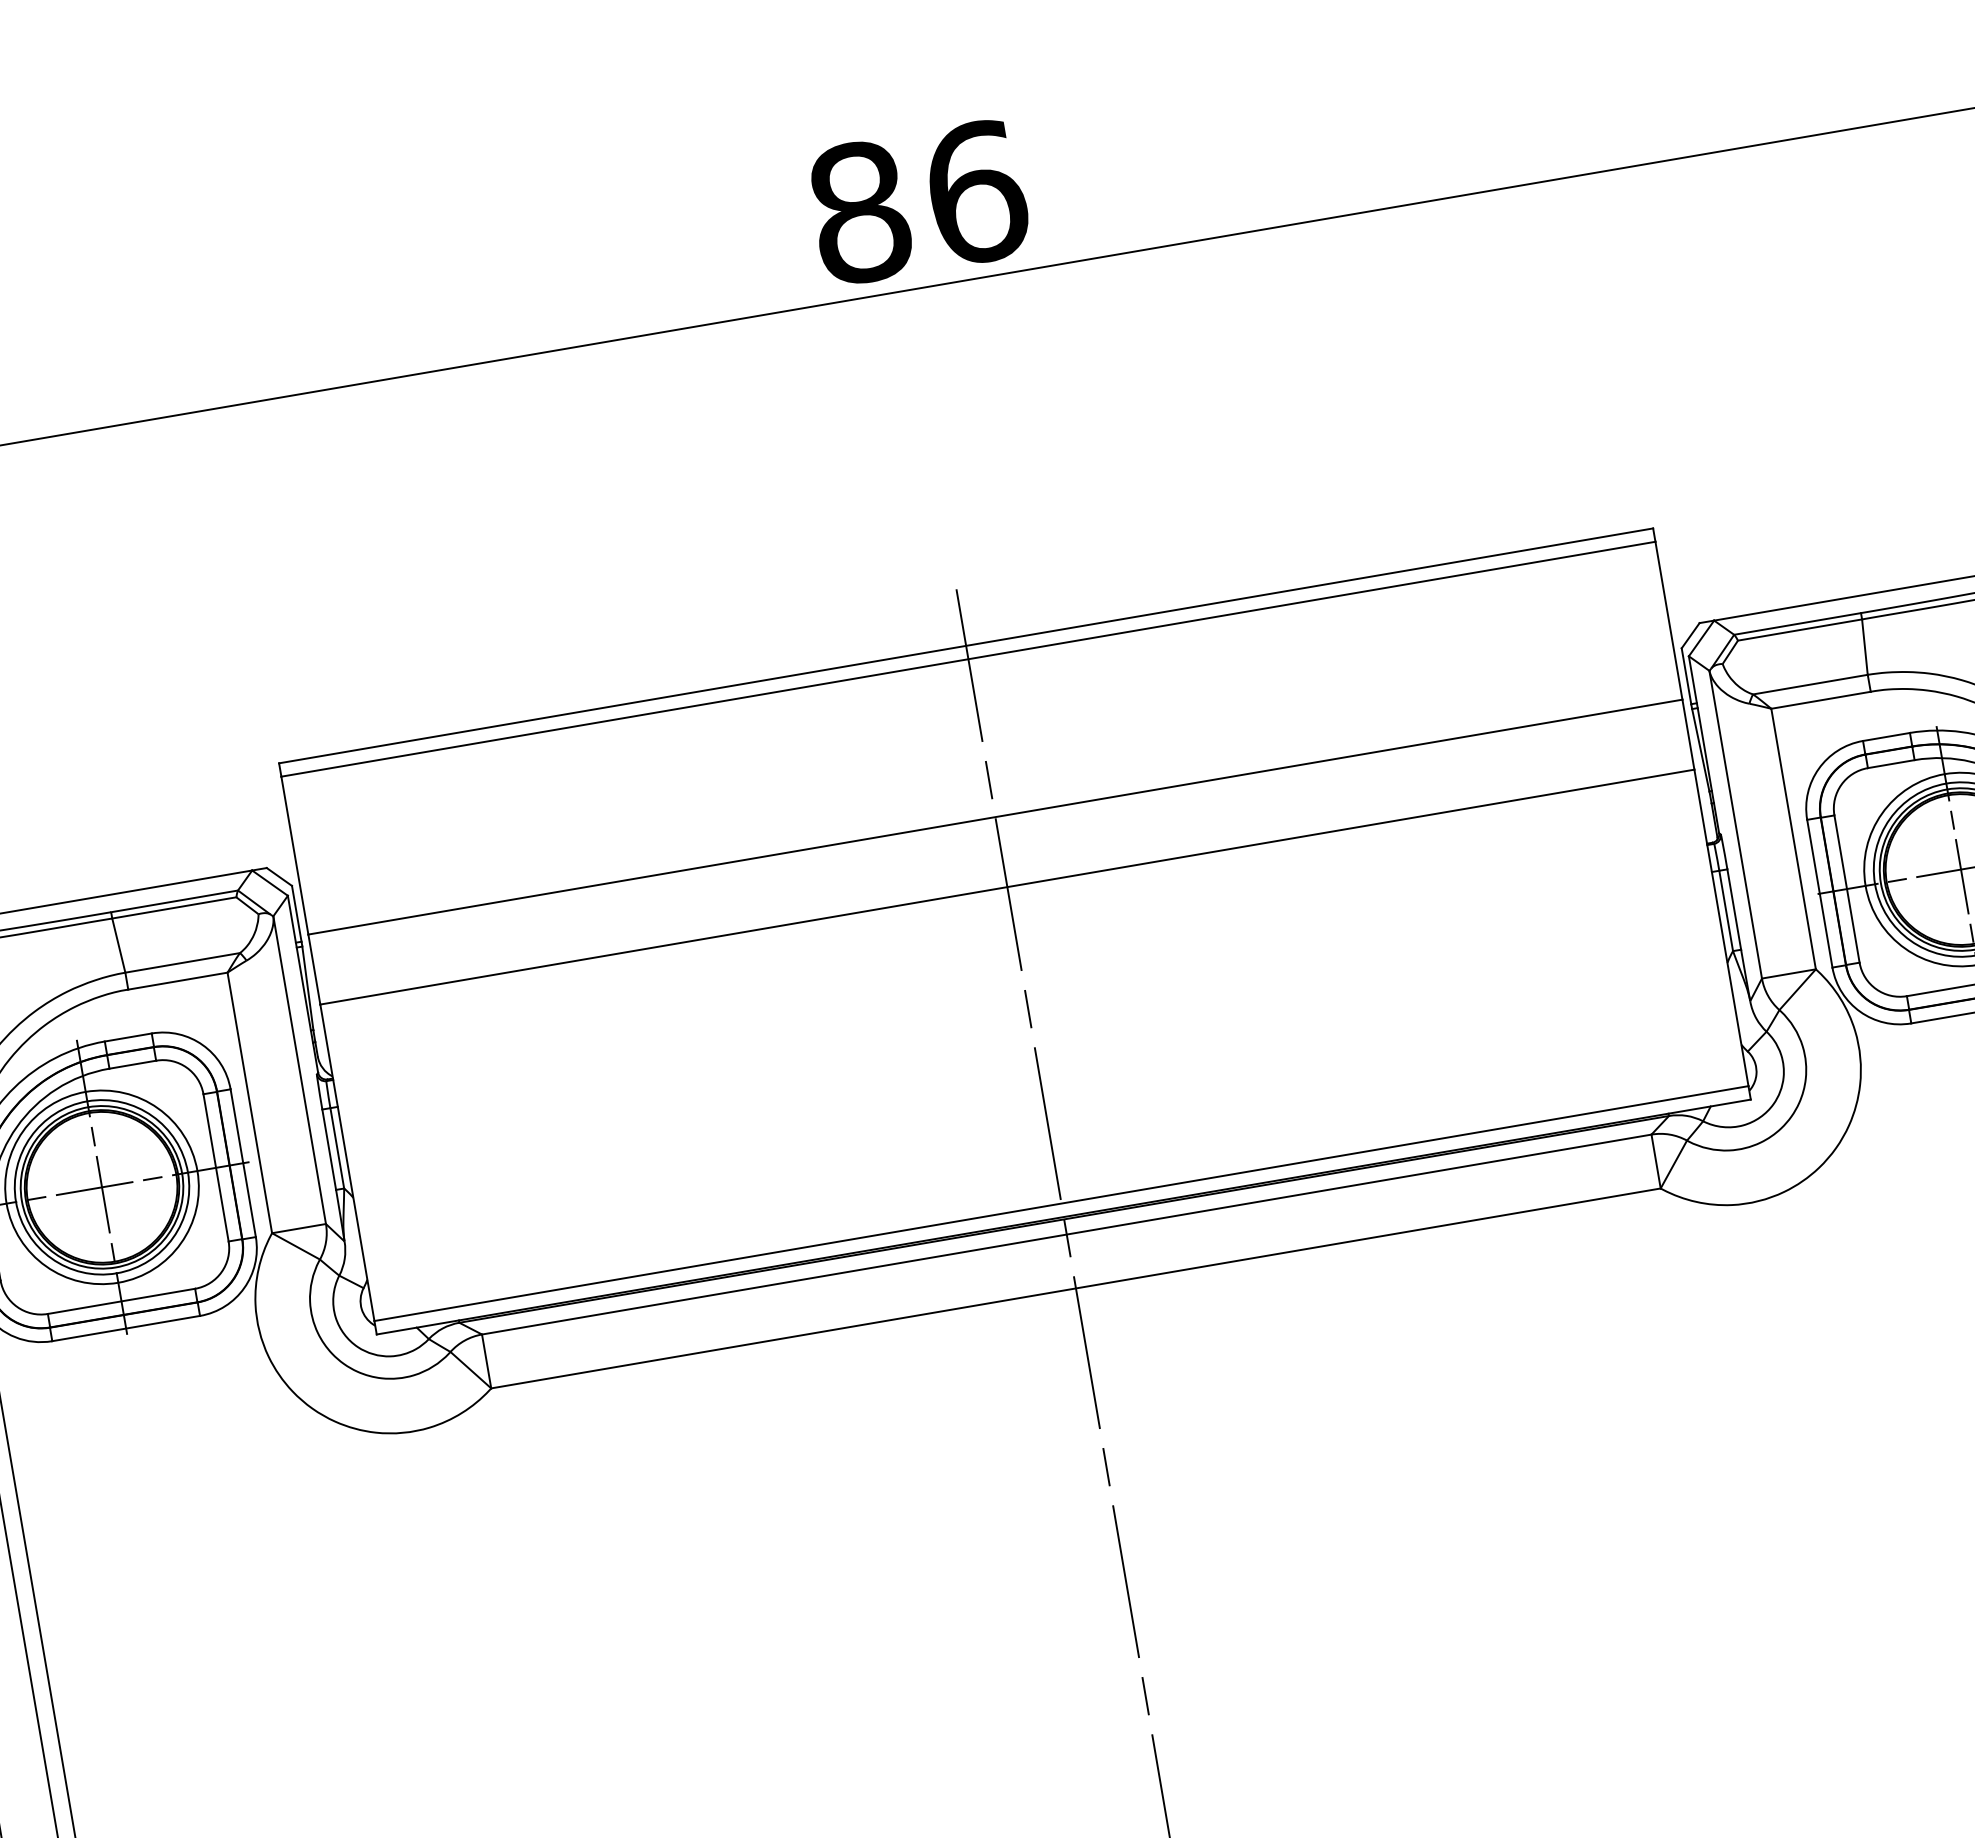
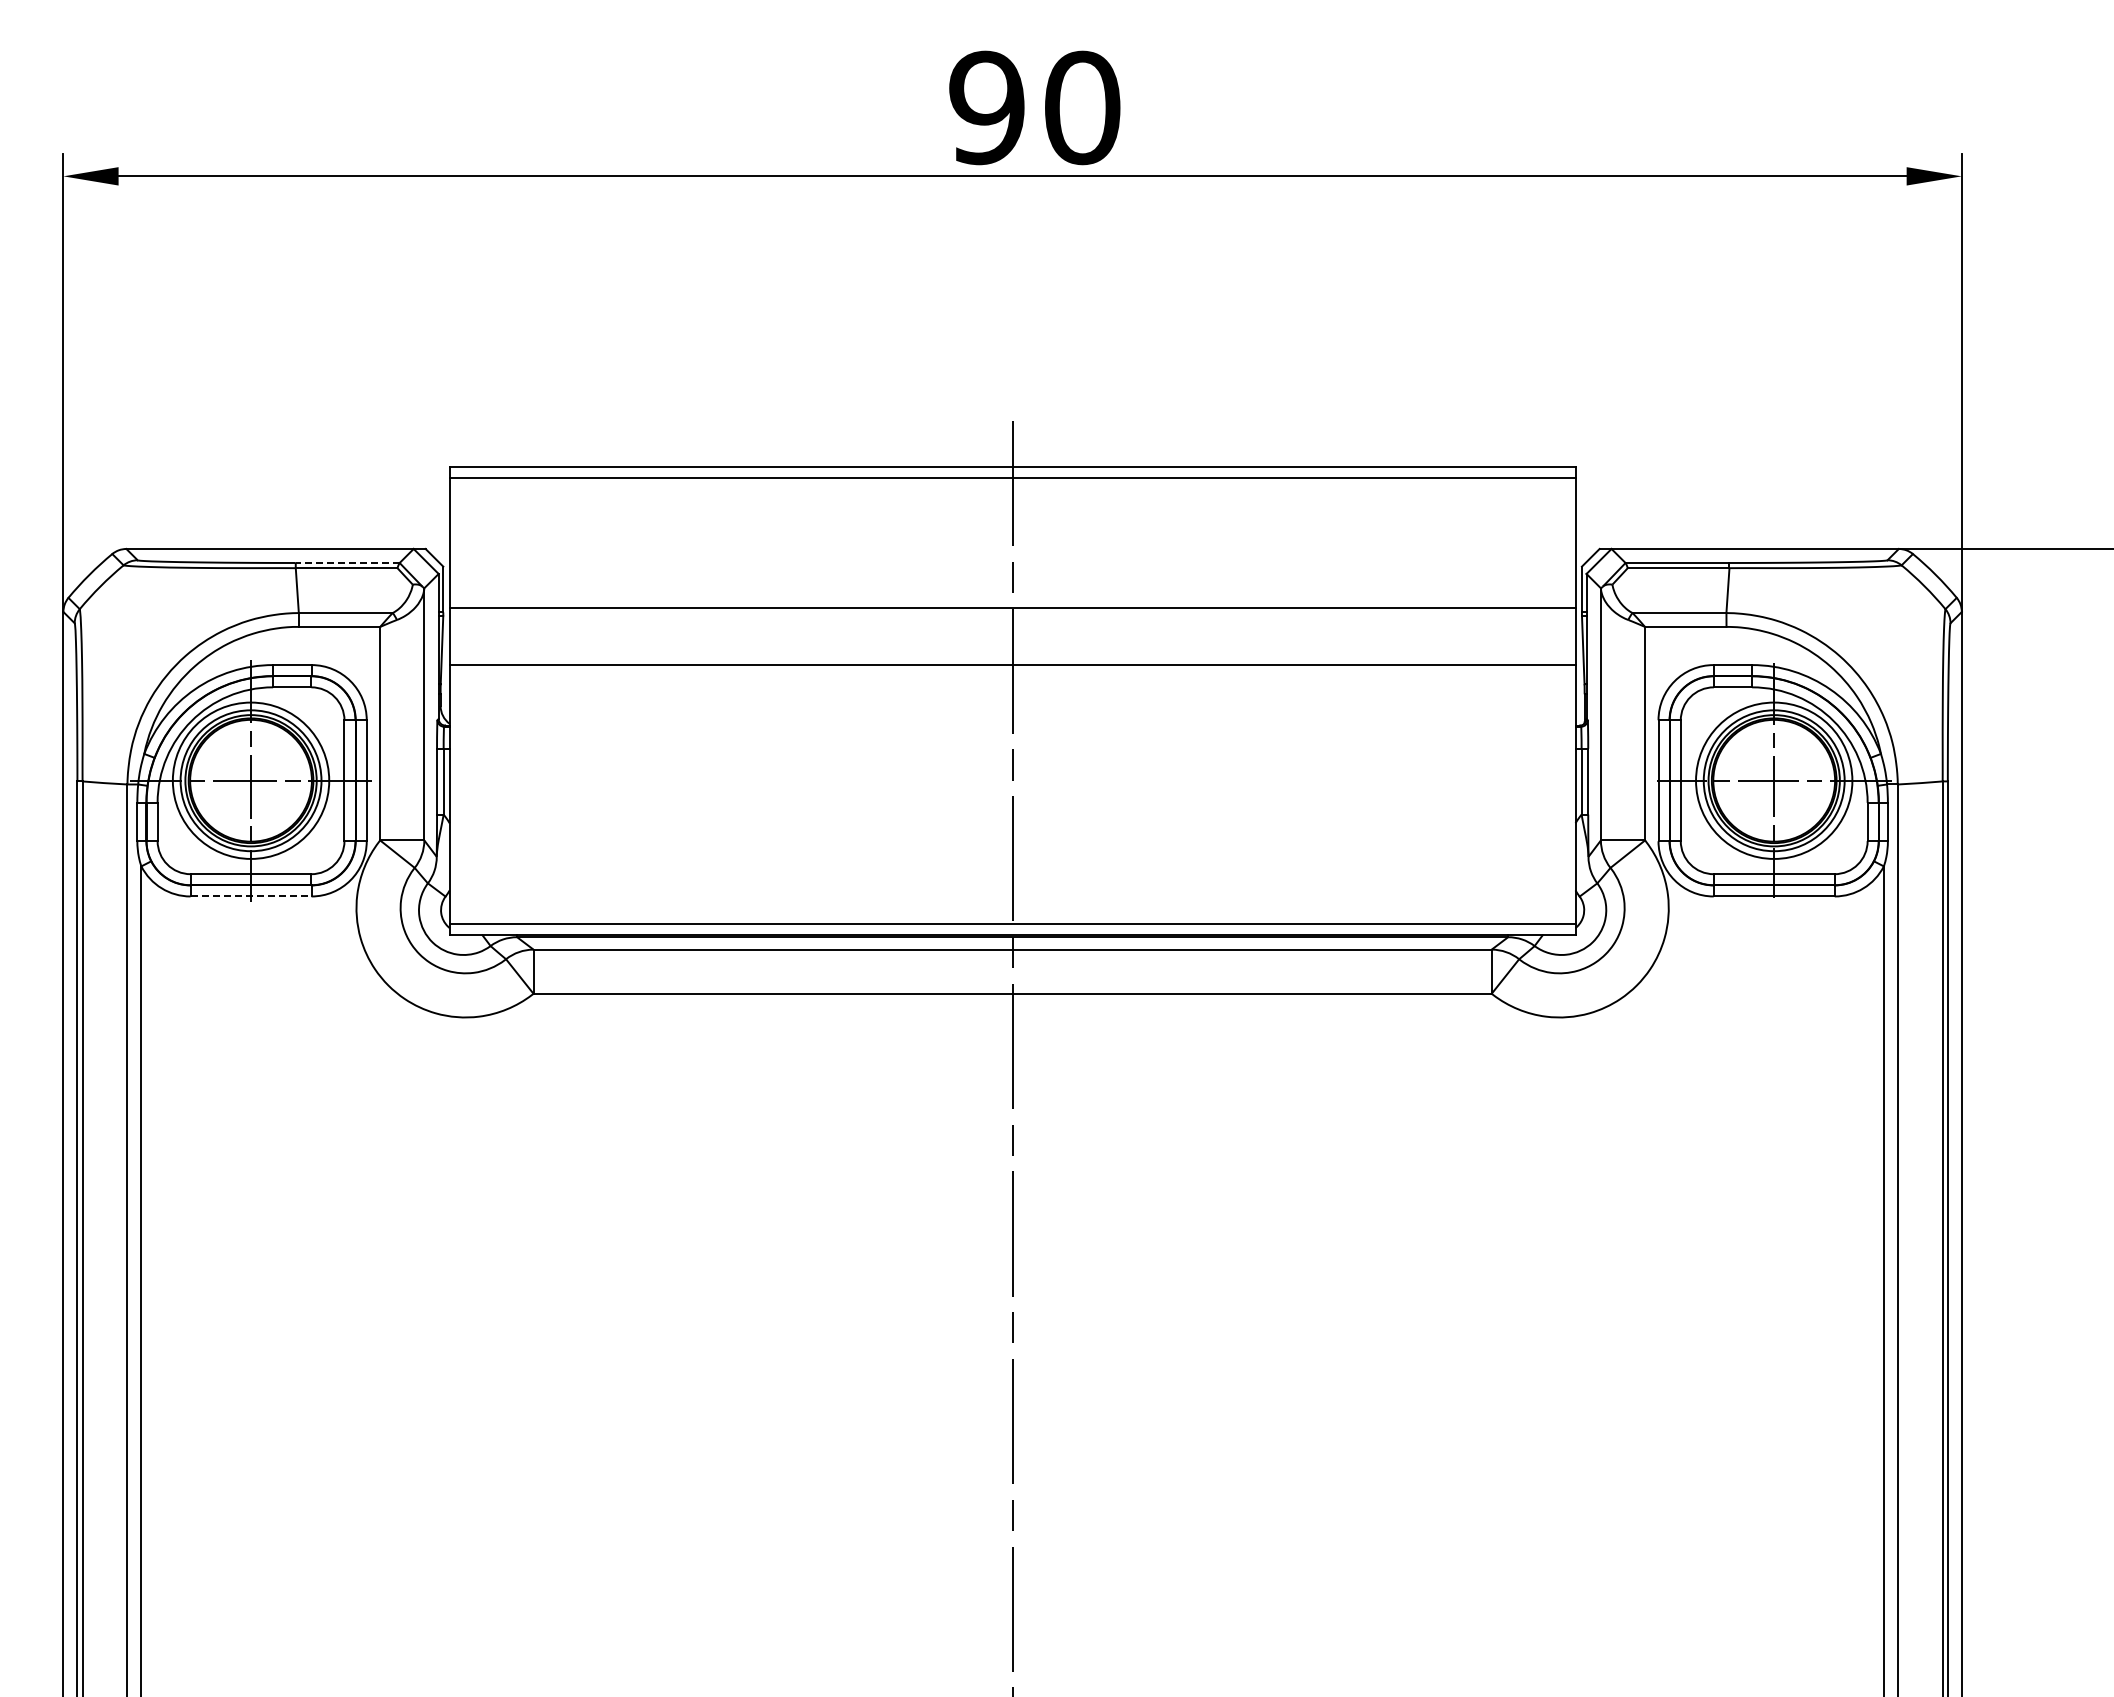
text: (917, 202) -> (1034, 107), 86 -> 90
line: (174, 900) -> (347, 562), solid -> dashed
line: (126, 1328) -> (251, 896), solid -> dashed

